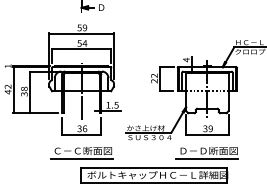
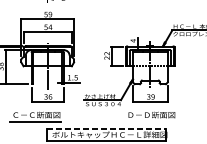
part: (81, 153) -> (35, 117), moved
line: (207, 158) -> (150, 121), removed
line: (154, 167) -> (107, 128), solid -> dashed

